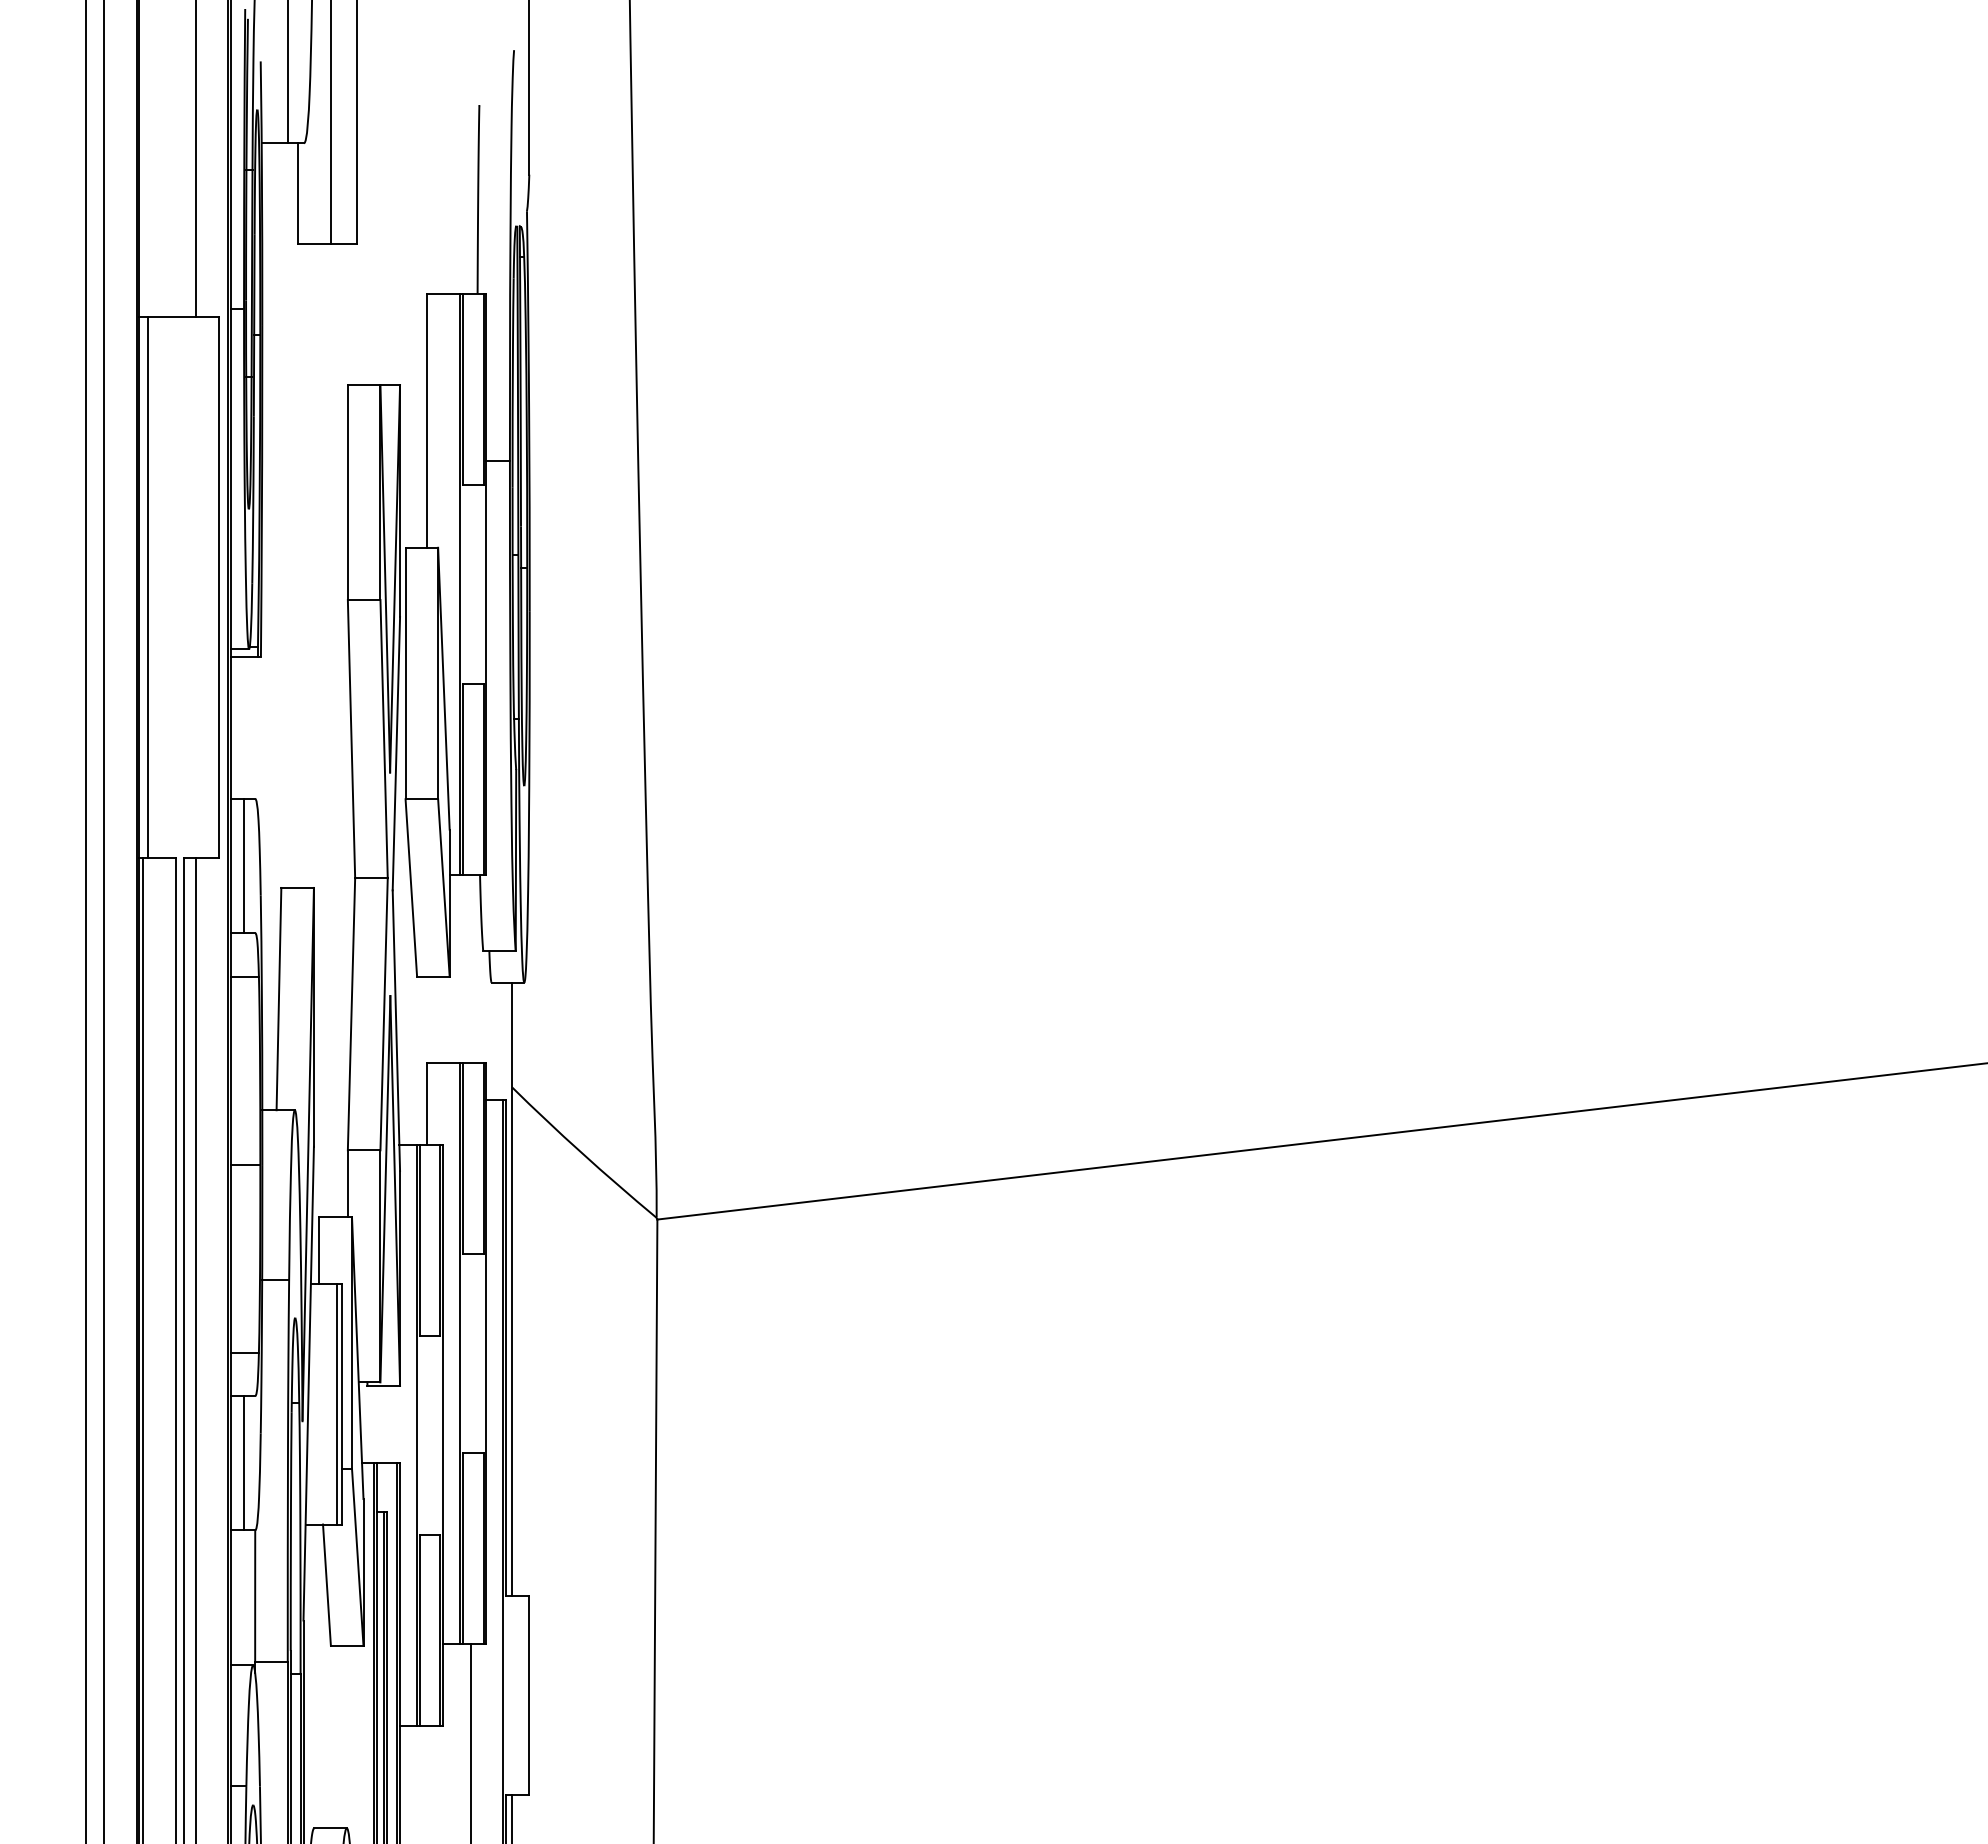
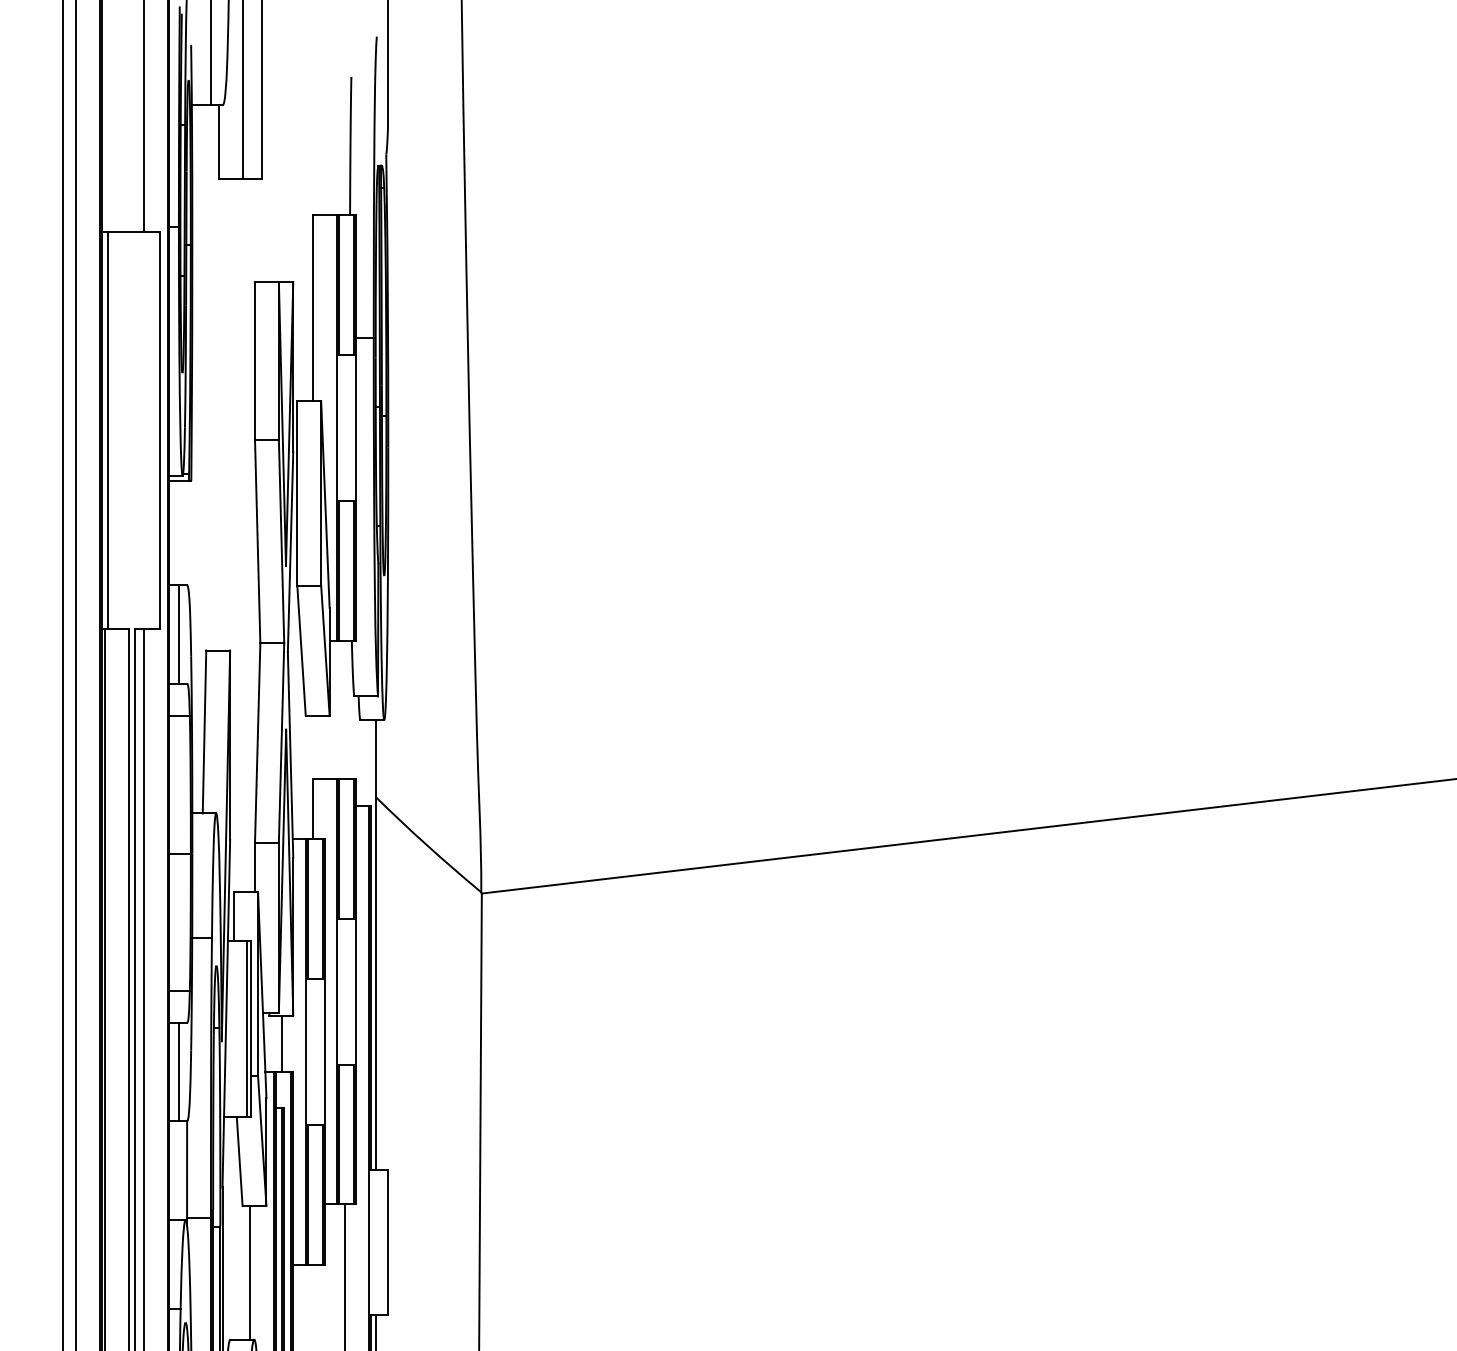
line: (384, 1424) -> (281, 1043), added
line: (341, 1737) -> (250, 1273), added

